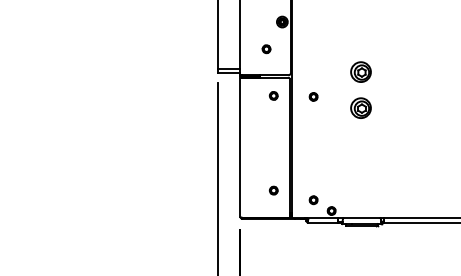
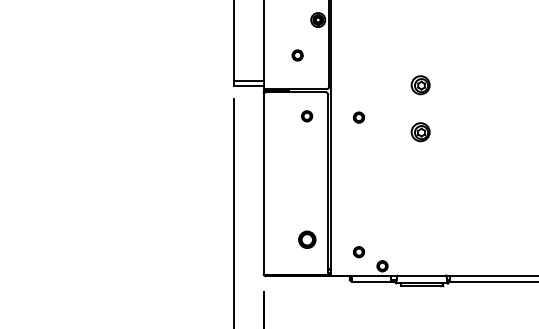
part: (360, 71) -> (420, 84), size x0.7
part: (360, 107) -> (420, 131), size x0.7
part: (273, 190) -> (306, 239), size x1.6

